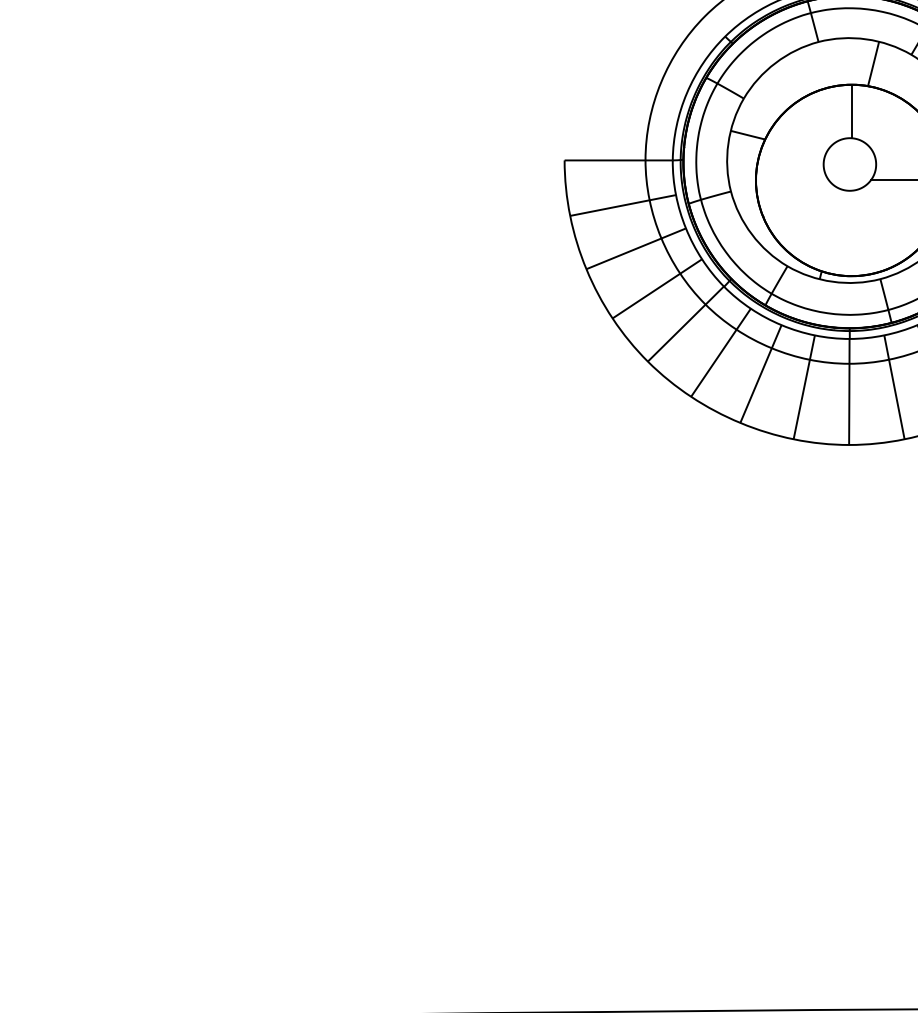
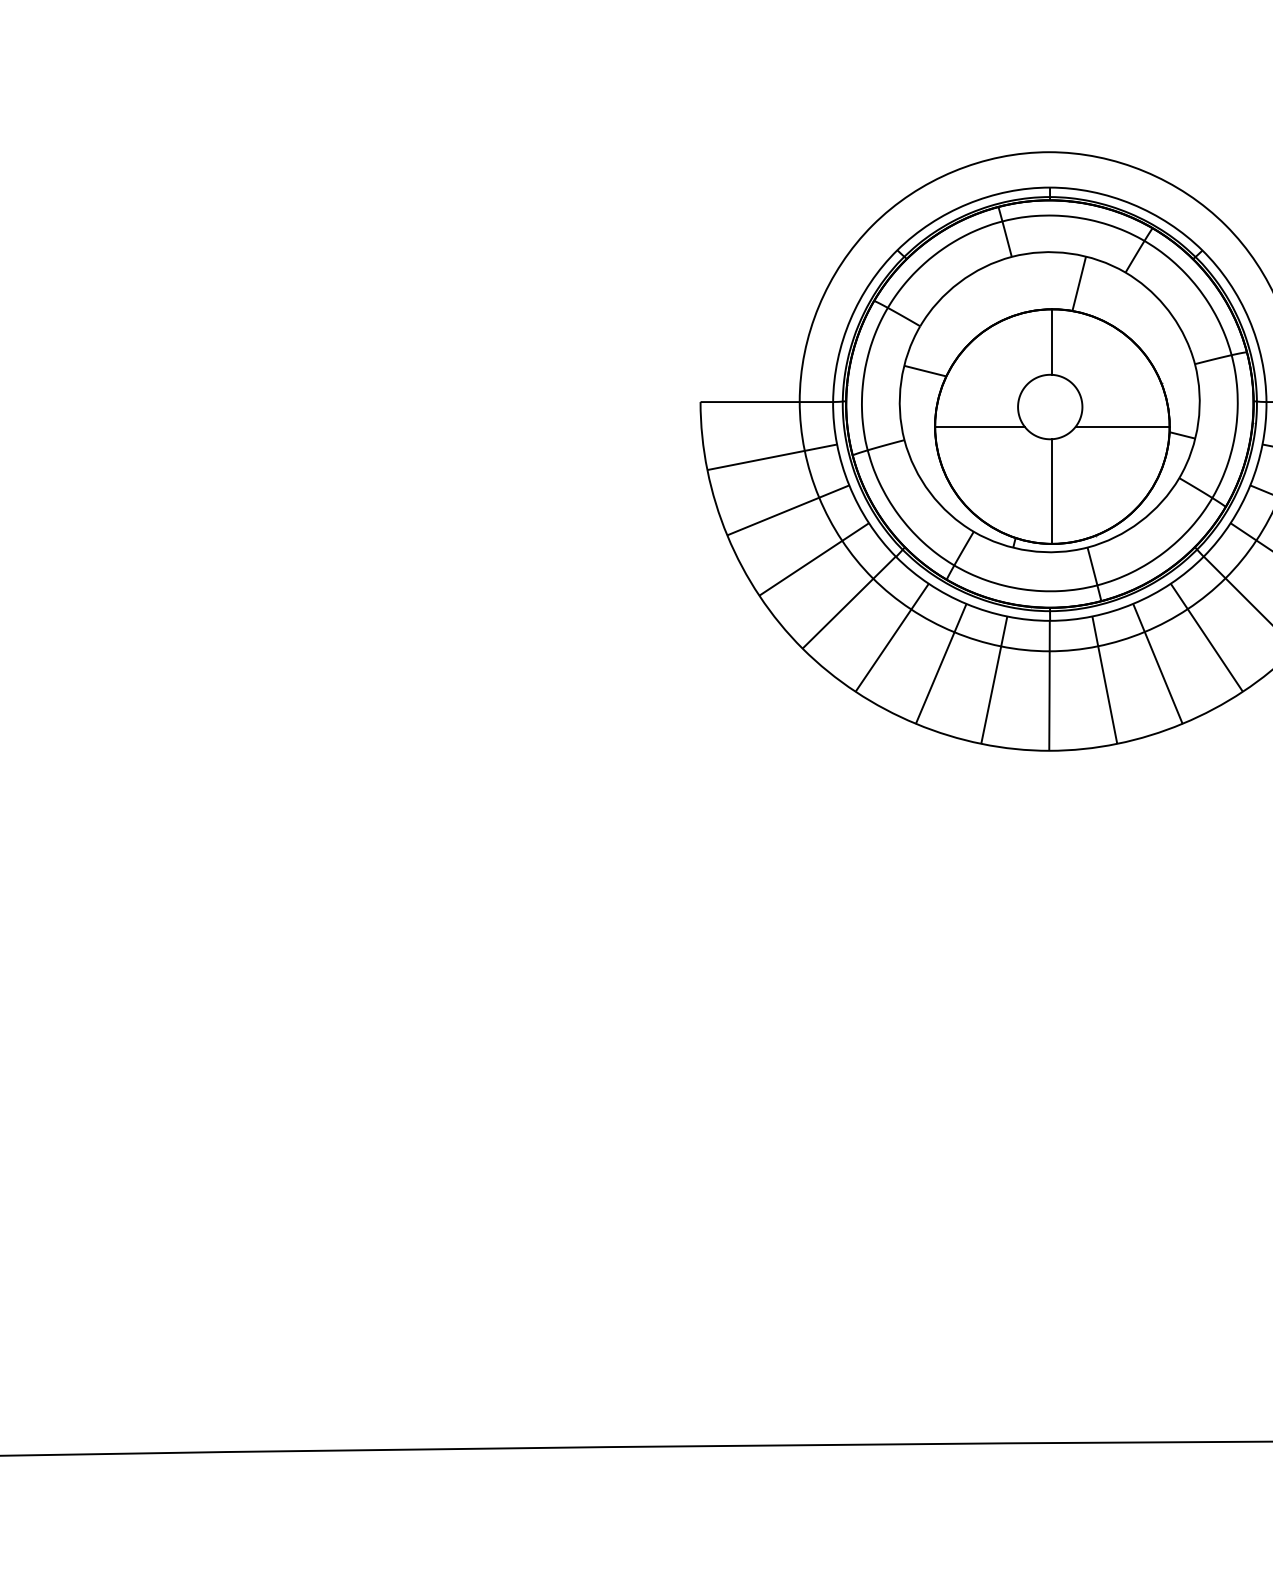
line: (792, 180) -> (979, 426), added
line: (851, 233) -> (1052, 491), added

